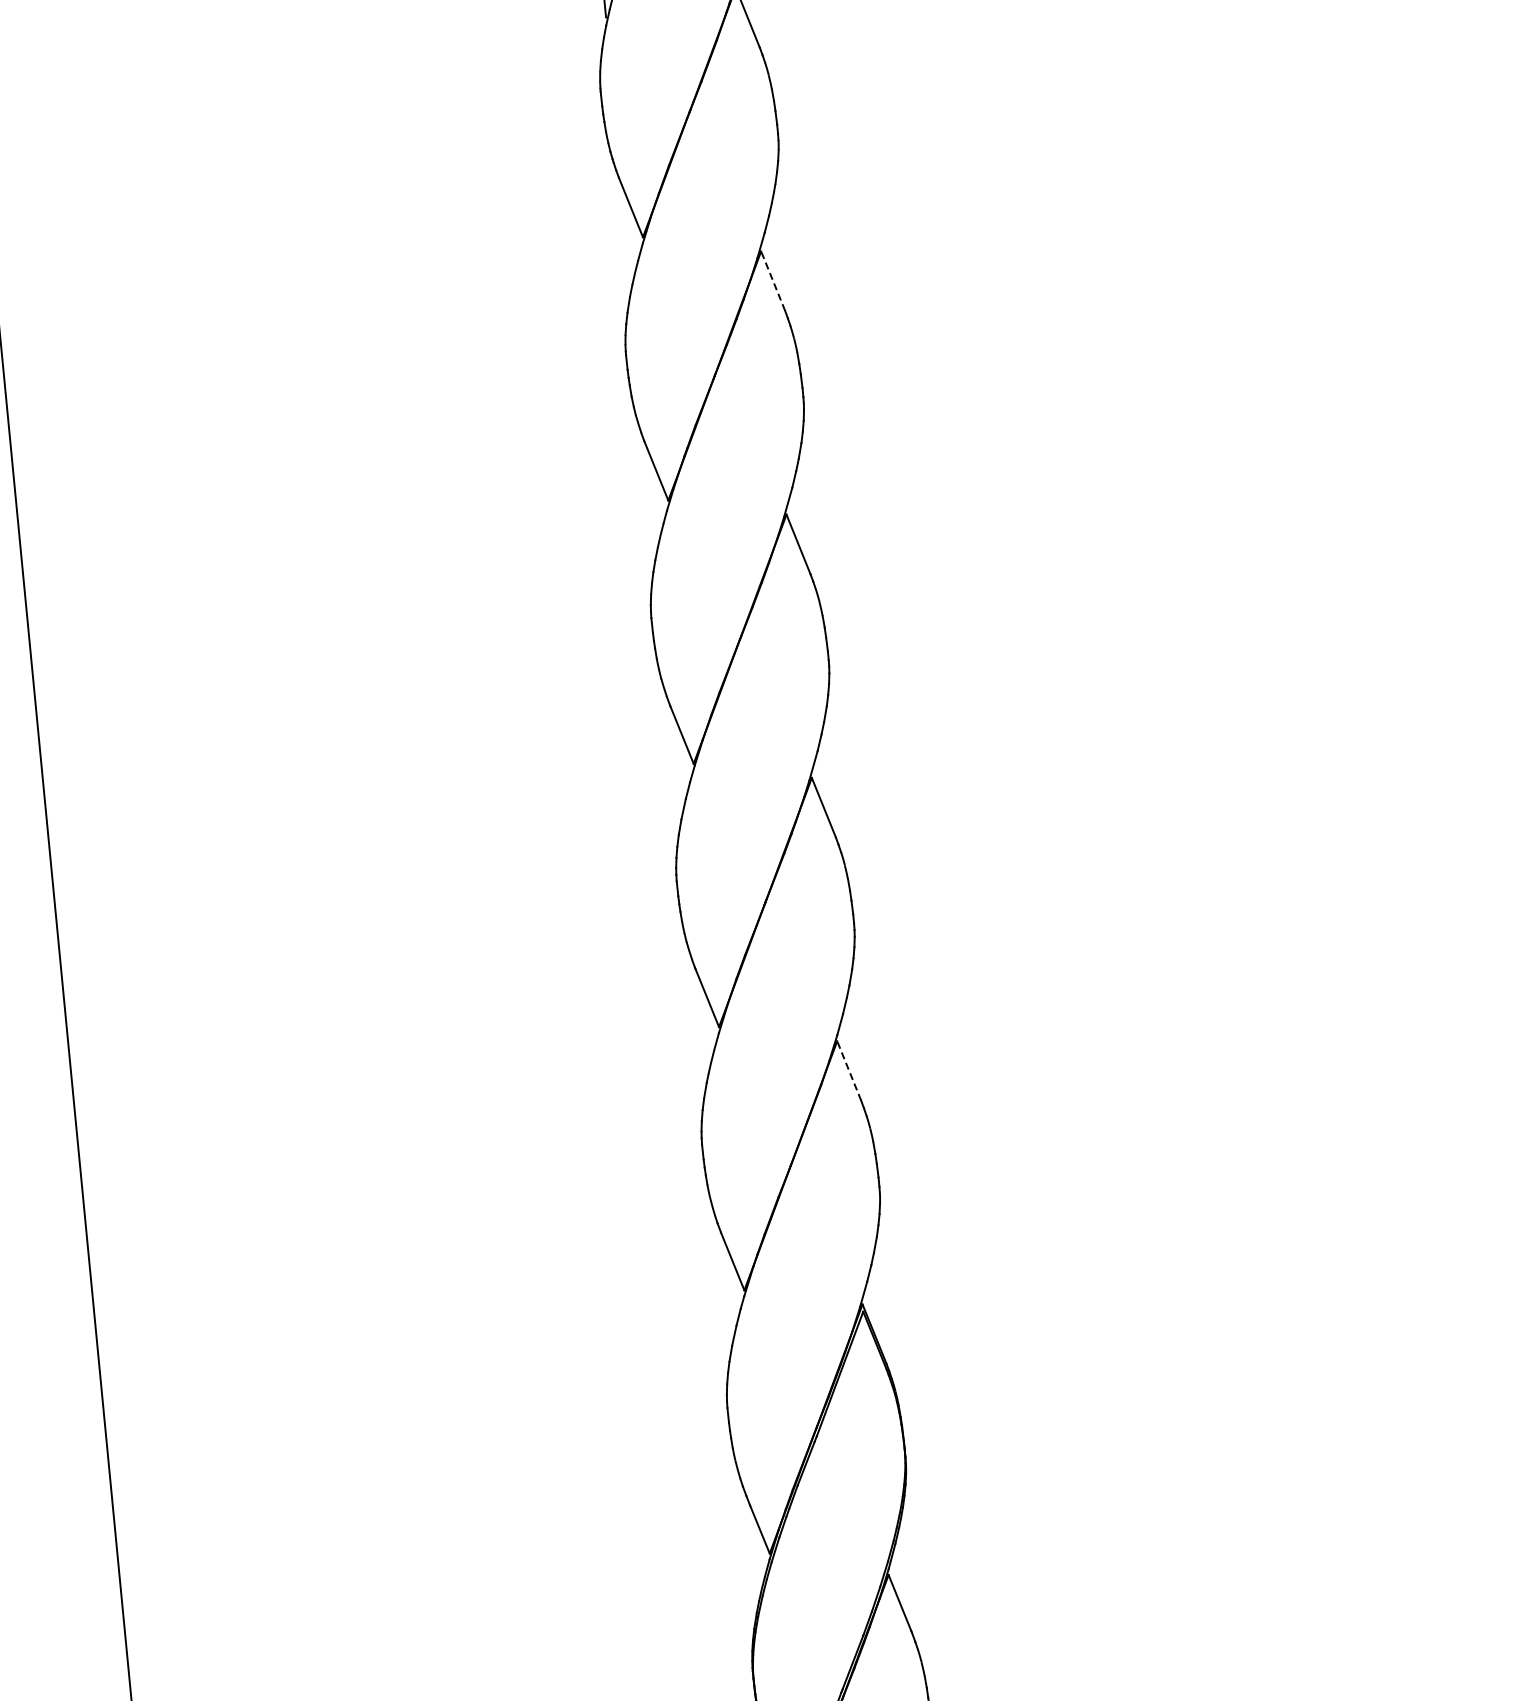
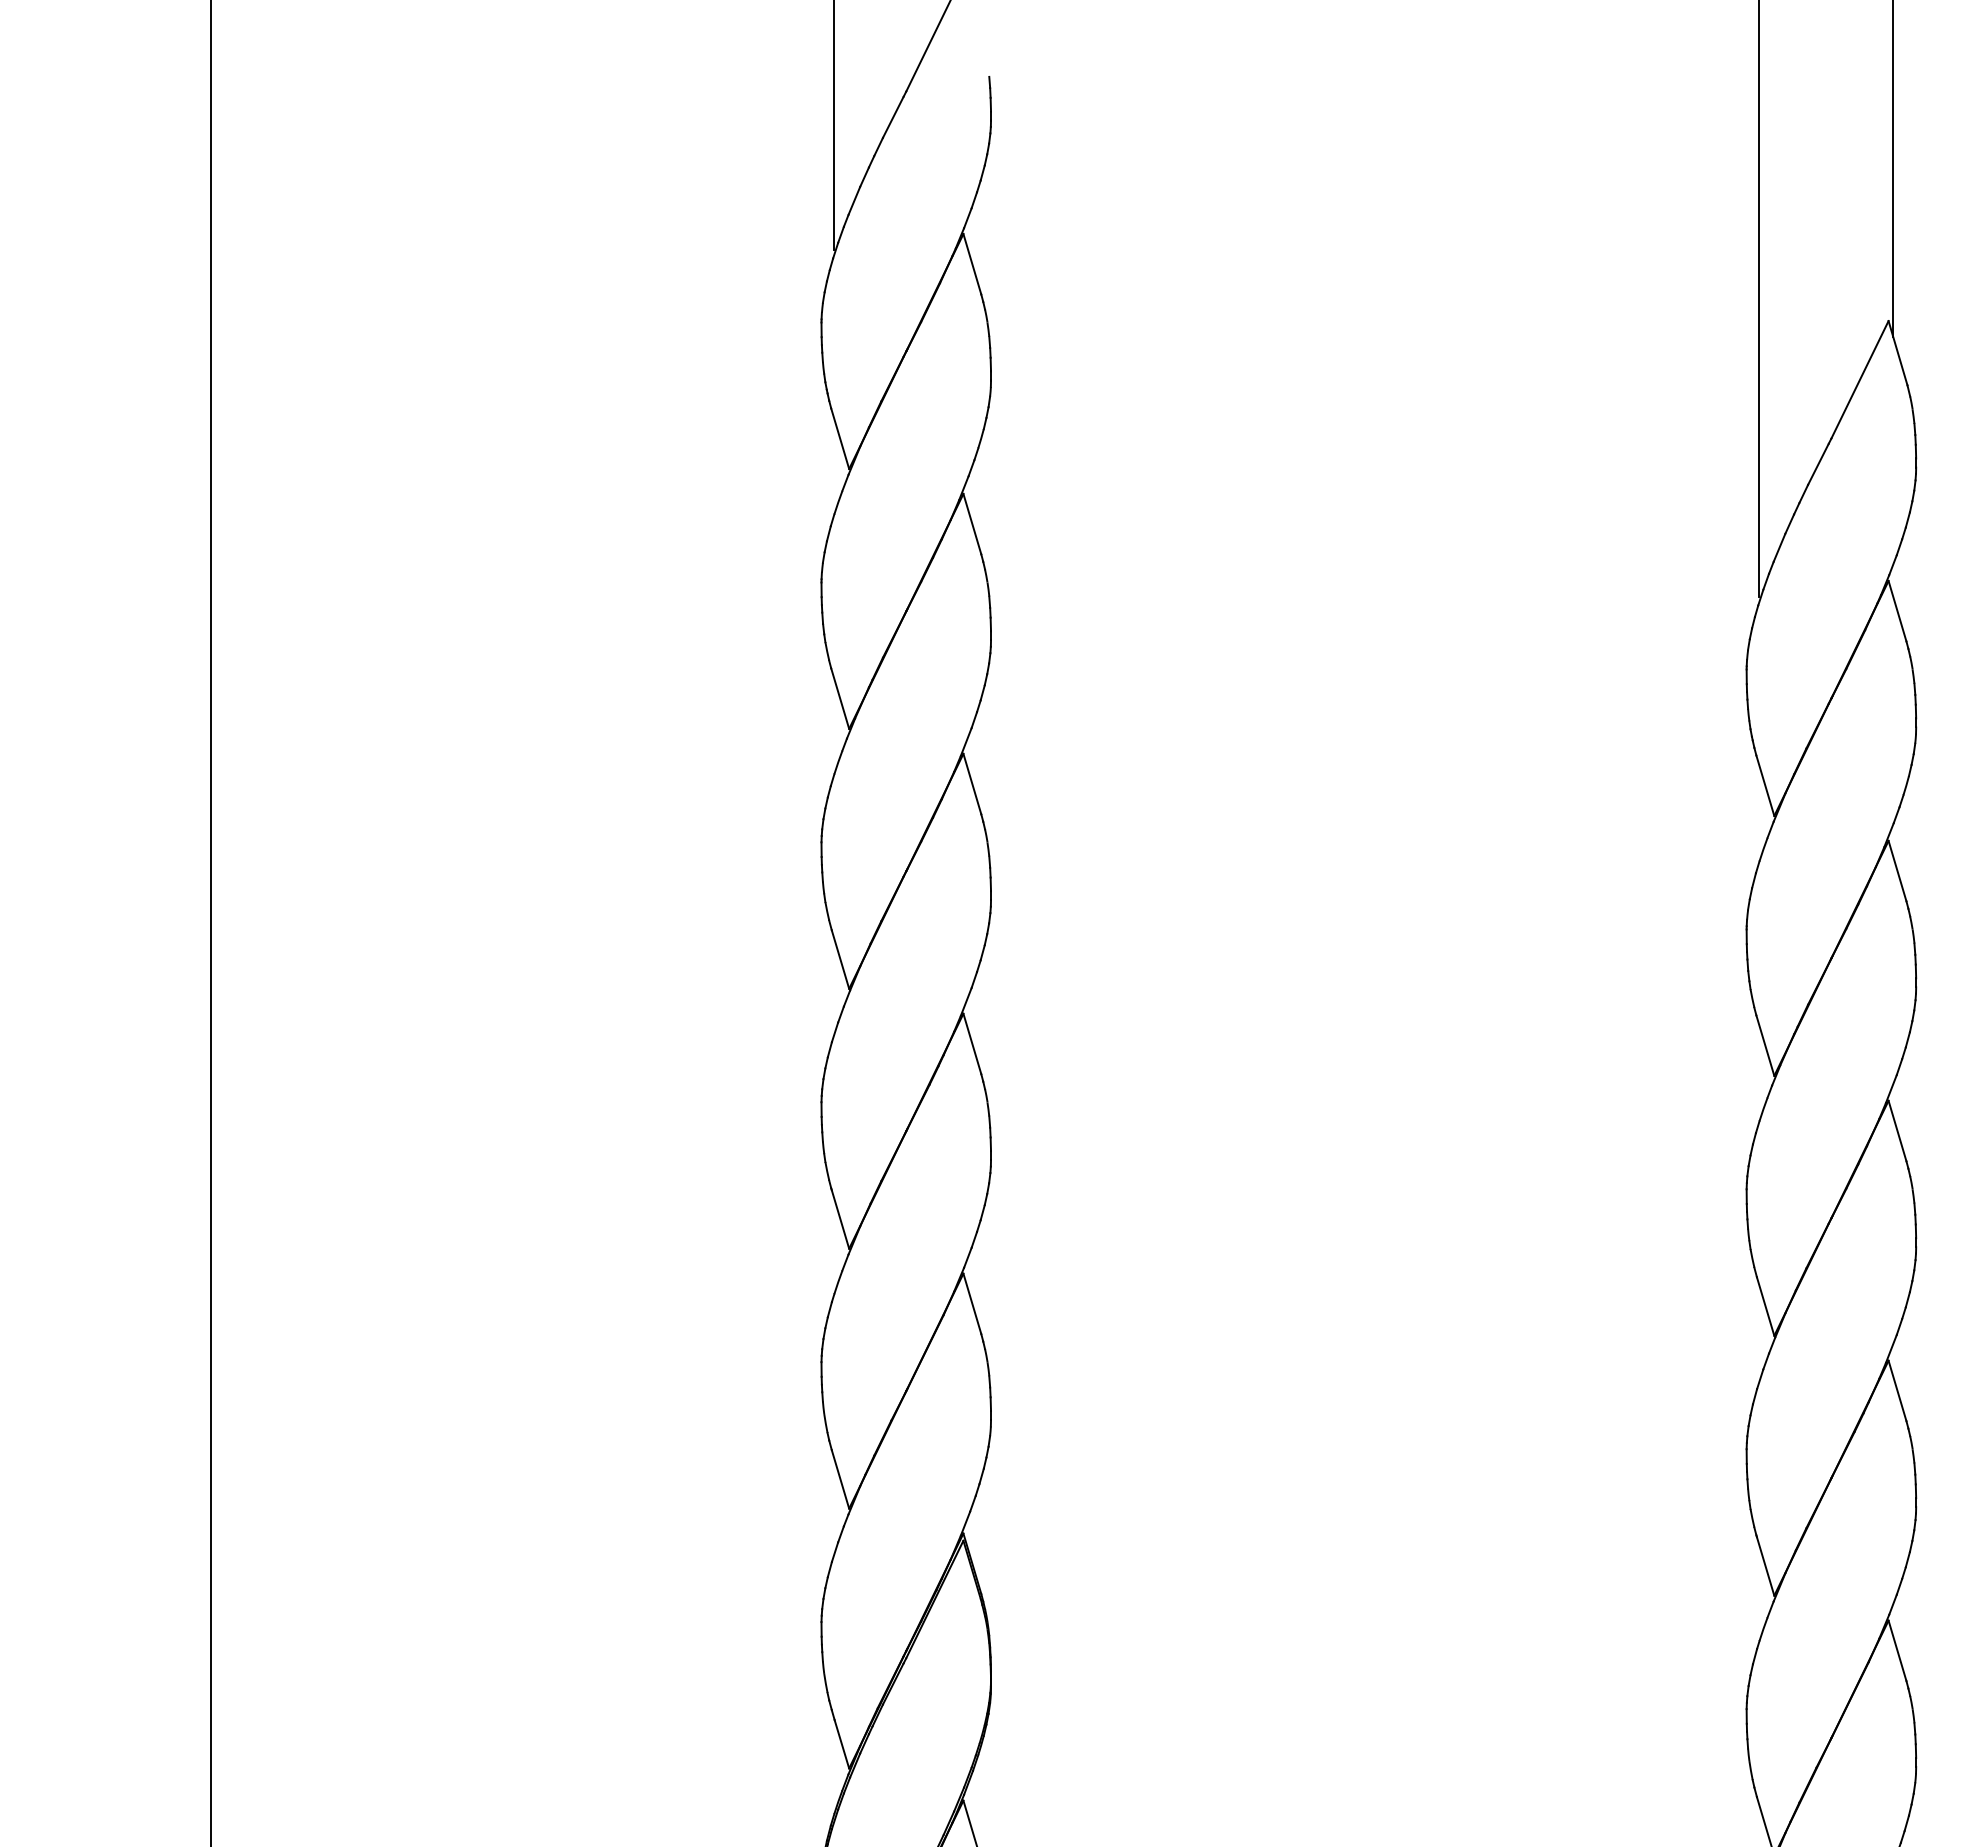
line: (773, 280) -> (972, 523), dashed -> solid
line: (849, 1070) -> (972, 1303), dashed -> solid

